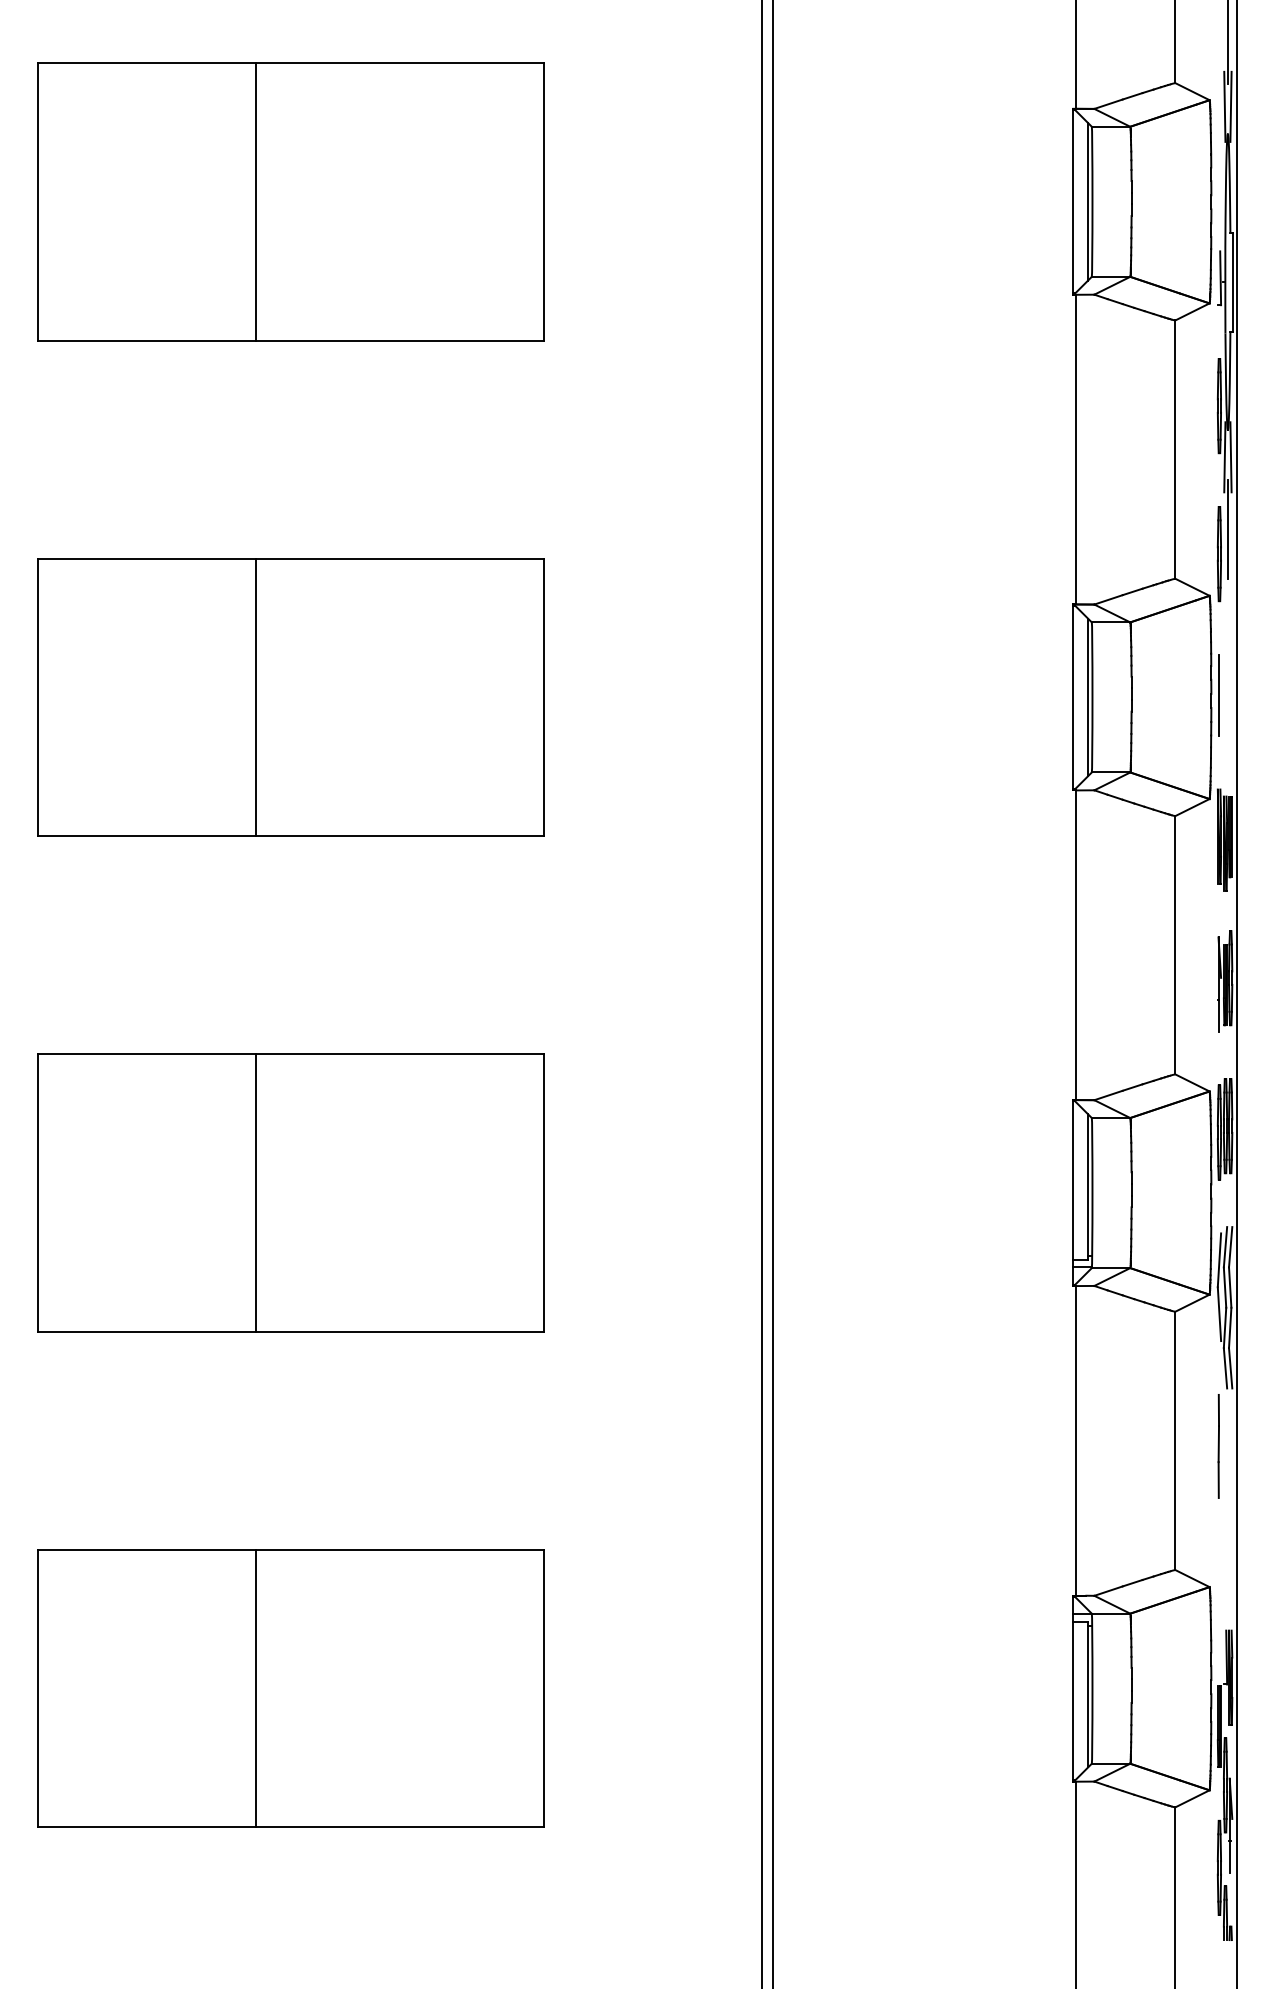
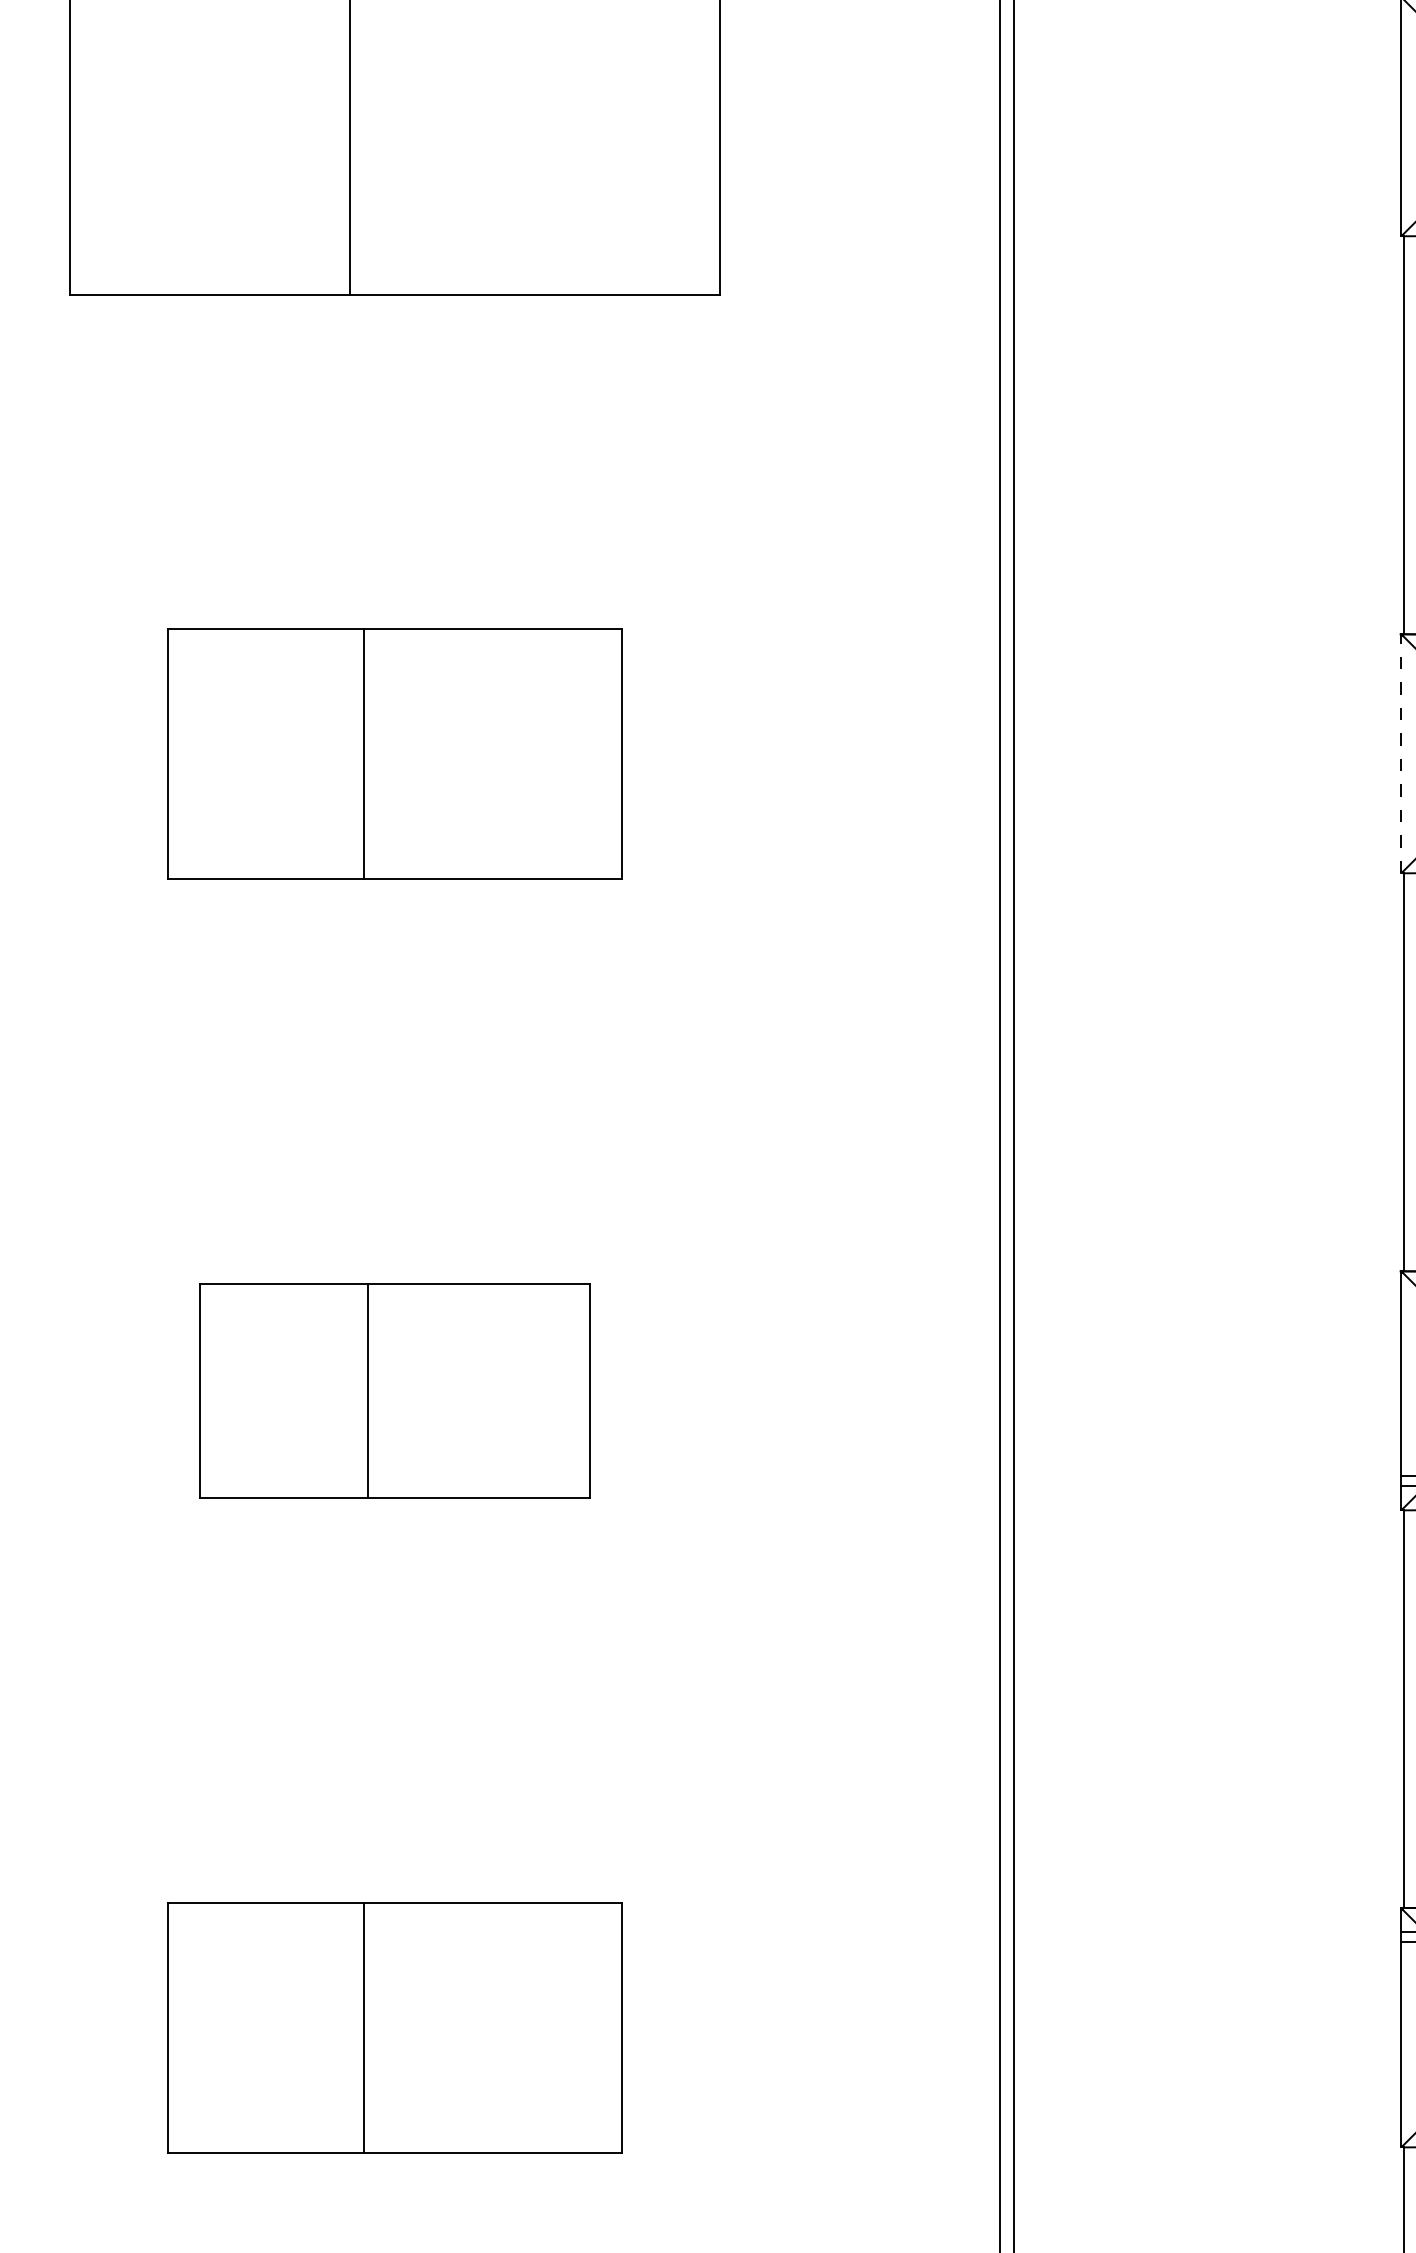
part: (290, 697) -> (394, 753), size x0.7
line: (1073, 697) -> (1400, 753), solid -> dashed
part: (290, 1192) -> (394, 1390), size x0.6
part: (290, 1688) -> (394, 2027), size x0.7

